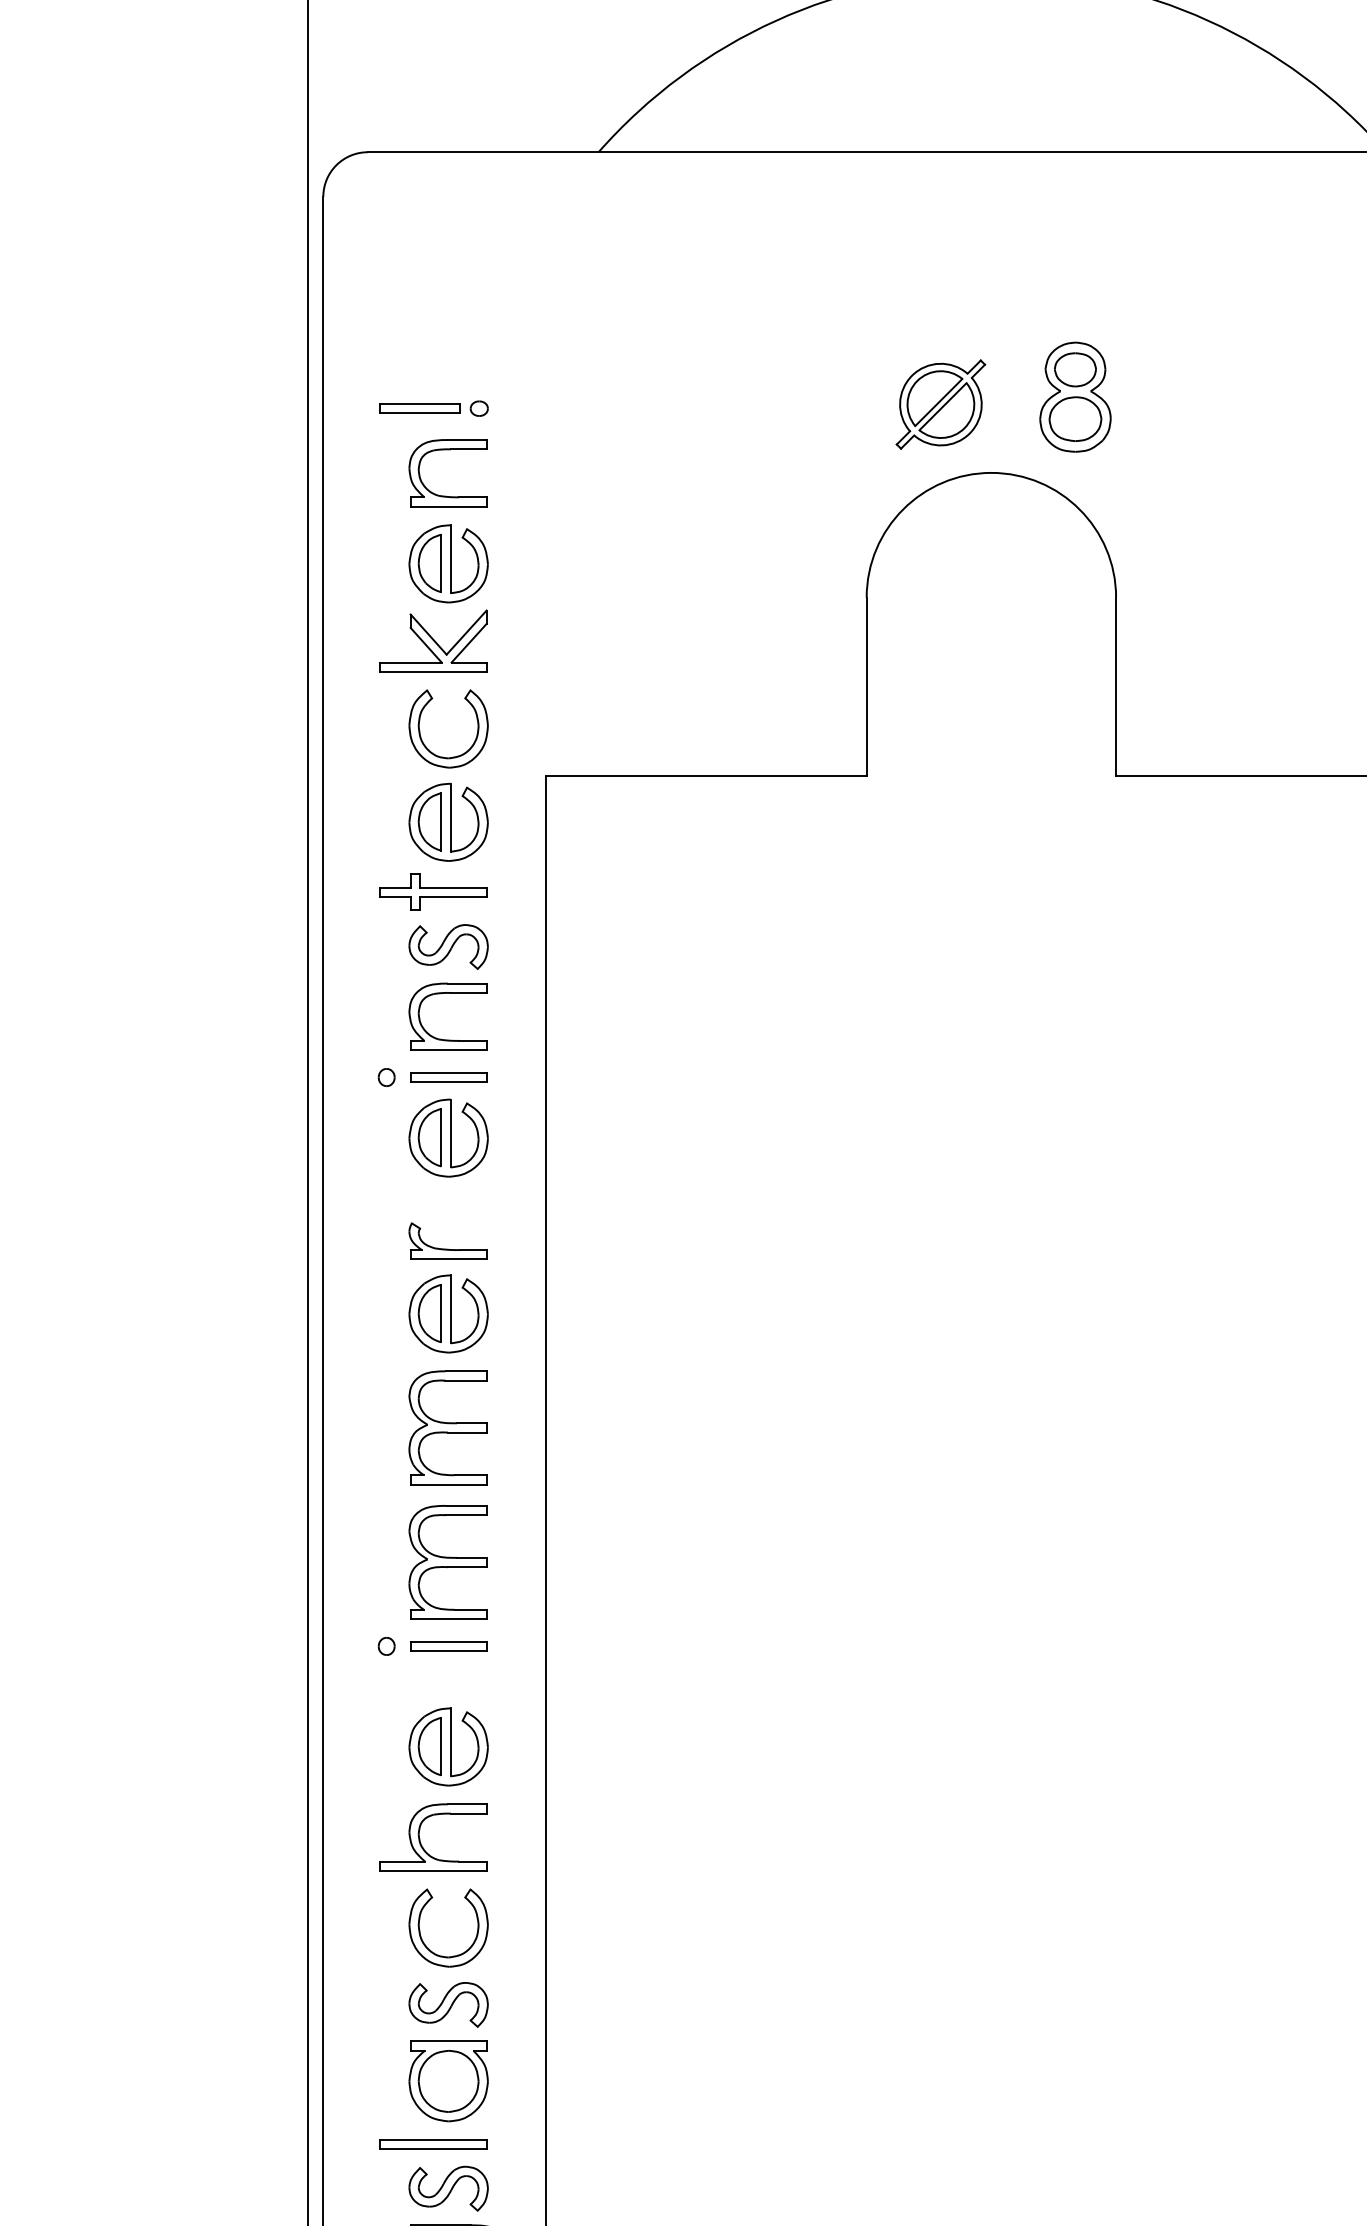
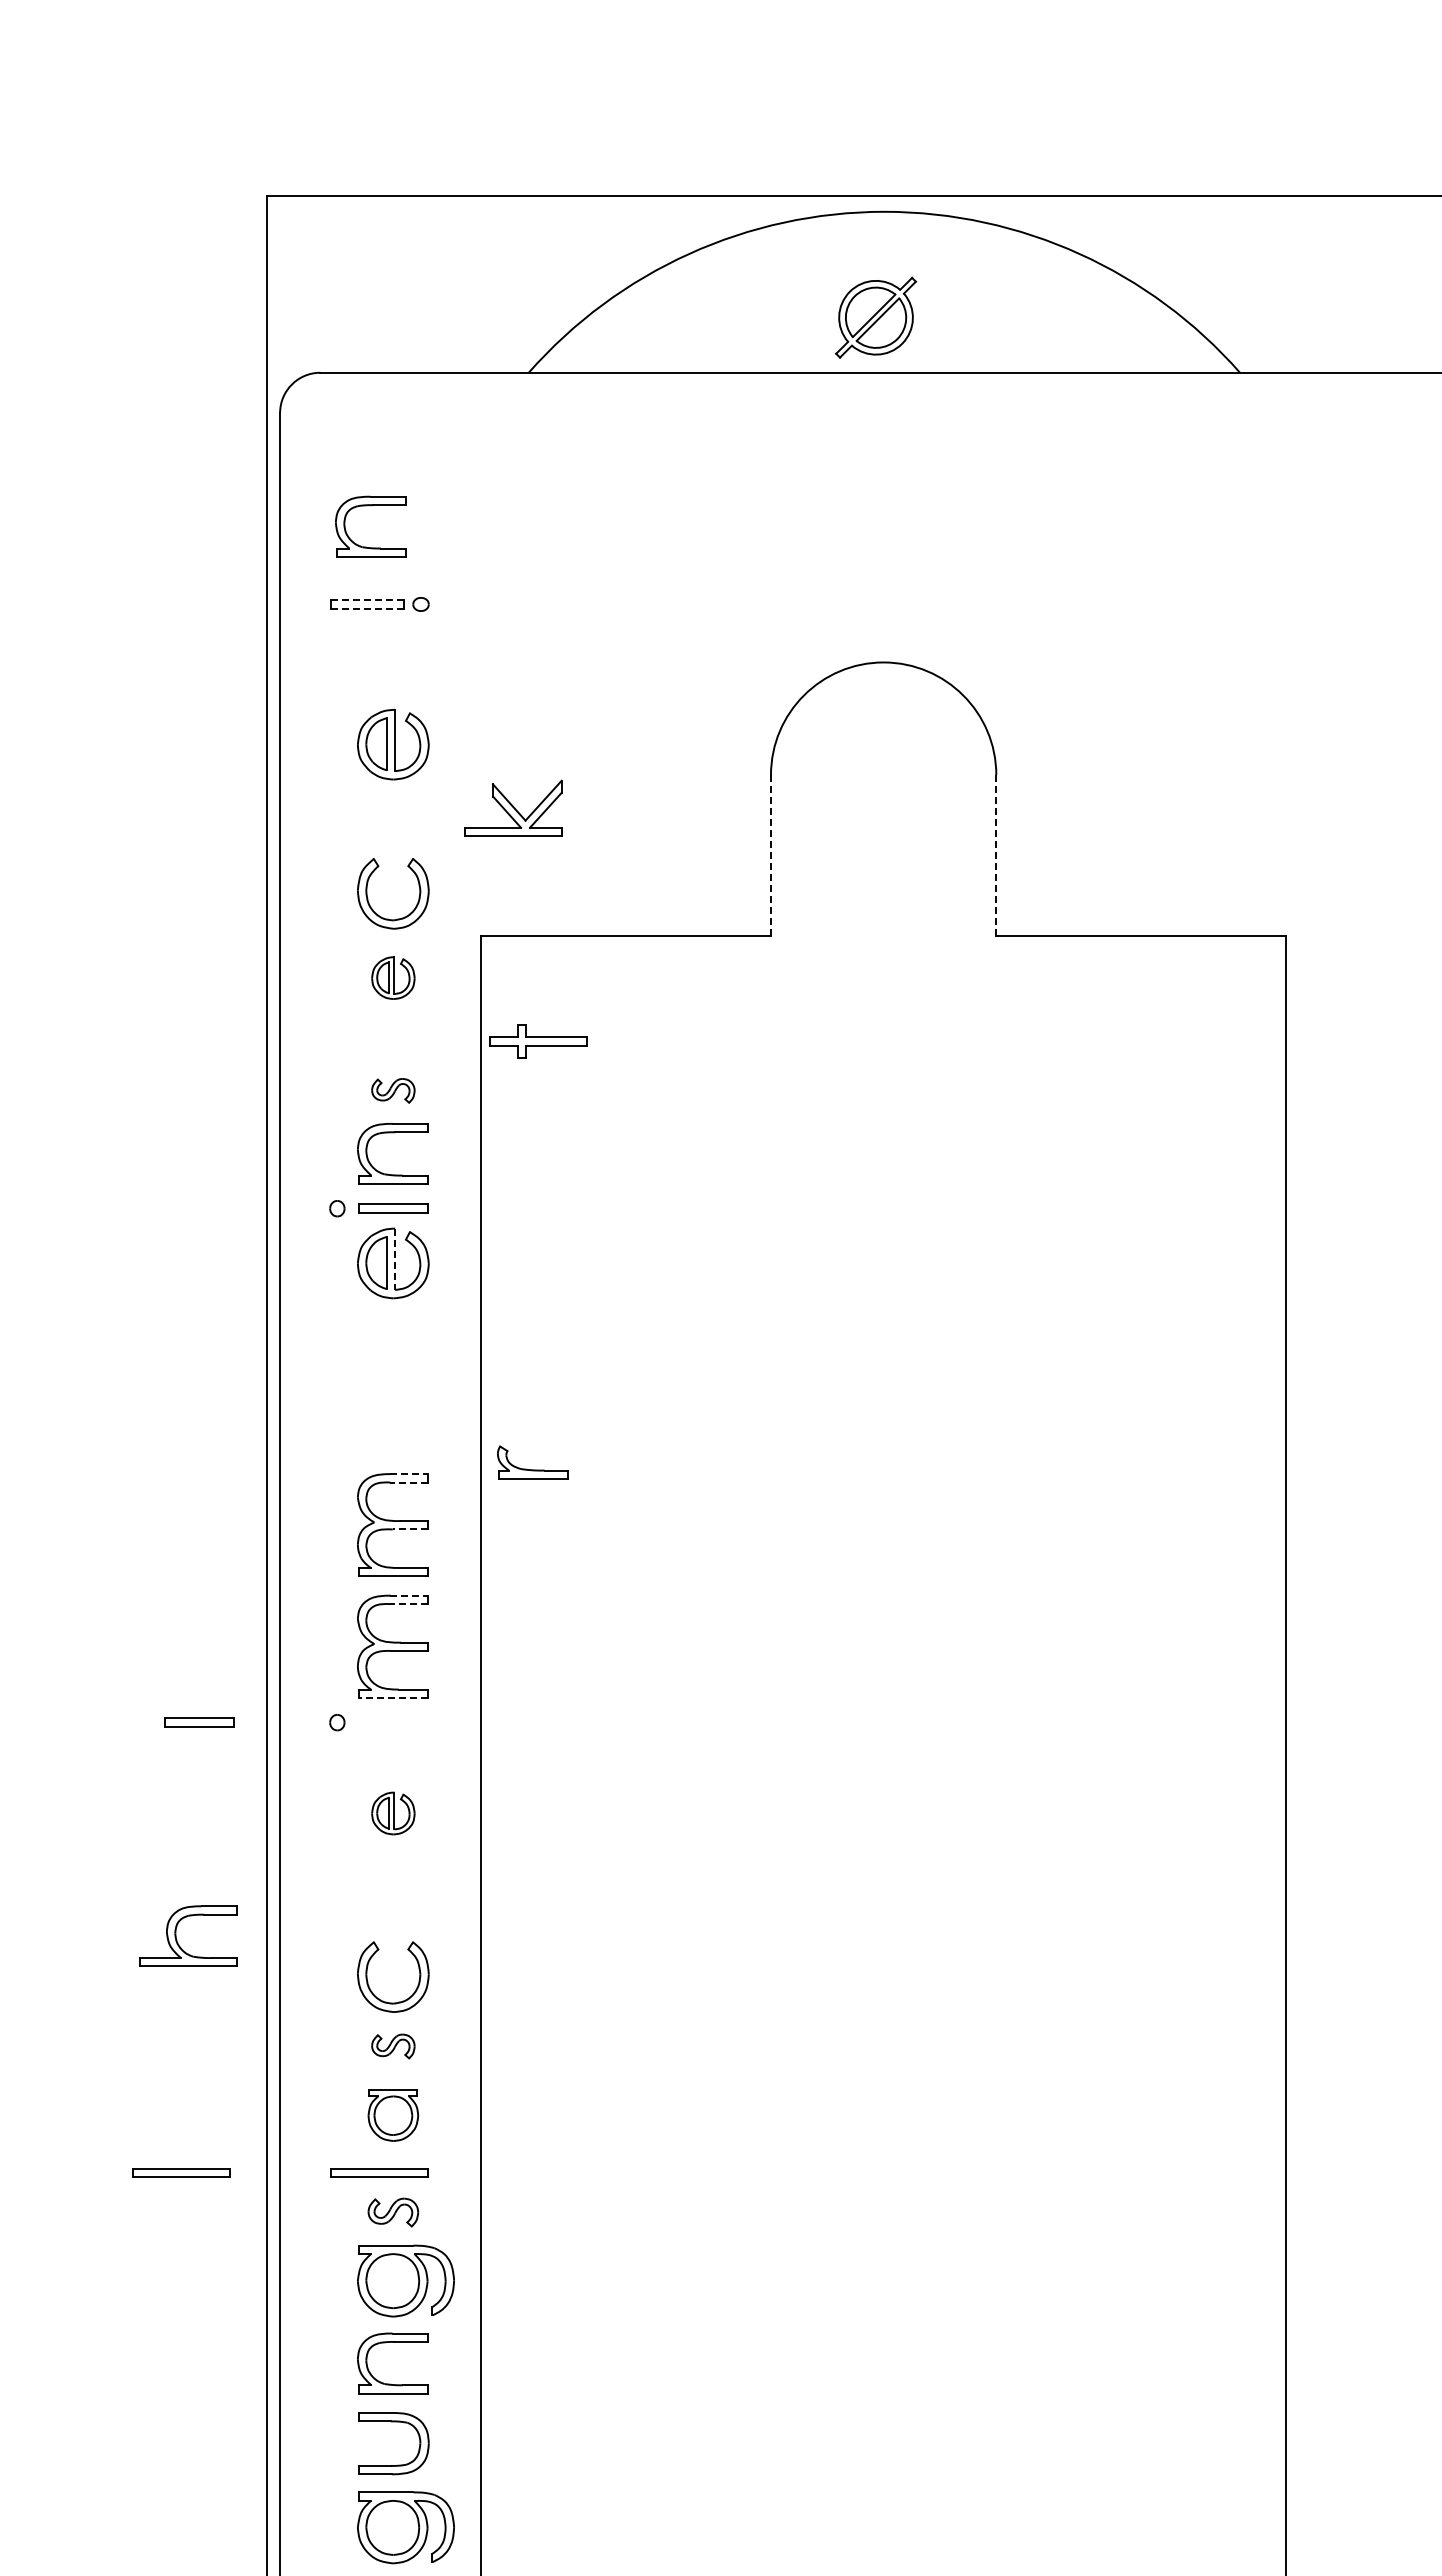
part: (1075, 396) -> (959, 593), removed
line: (420, 404) -> (367, 600), solid -> dashed
part: (941, 404) -> (876, 317), moved
line: (418, 413) -> (366, 608), solid -> dashed
part: (449, 450) -> (372, 506), moved
part: (433, 640) -> (513, 807), moved
line: (866, 686) -> (770, 855), solid -> dashed
line: (1116, 687) -> (996, 856), solid -> dashed
part: (448, 821) -> (393, 977), size x0.6
part: (433, 892) -> (538, 1041), moved
part: (448, 946) -> (393, 1090), size x0.6
line: (451, 1133) -> (395, 1259), solid -> dashed
part: (447, 1248) -> (532, 1469), moved
part: (448, 1314) -> (393, 1422), removed
line: (466, 1371) -> (409, 1474), solid -> dashed
line: (466, 1380) -> (409, 1482), solid -> dashed
line: (466, 1432) -> (409, 1529), solid -> dashed
line: (466, 1505) -> (409, 1595), solid -> dashed
line: (466, 1515) -> (409, 1604), solid -> dashed
line: (447, 1619) -> (392, 1698), solid -> dashed
part: (448, 1646) -> (199, 1722), moved
part: (448, 1746) -> (393, 1813), size x0.6
part: (420, 1836) -> (176, 1935), moved
part: (448, 2004) -> (393, 2046), size x0.6
part: (448, 2081) -> (393, 2115), size x0.7
part: (214, 2144) -> (181, 2172), added
part: (448, 2188) -> (393, 2212), size x0.7

